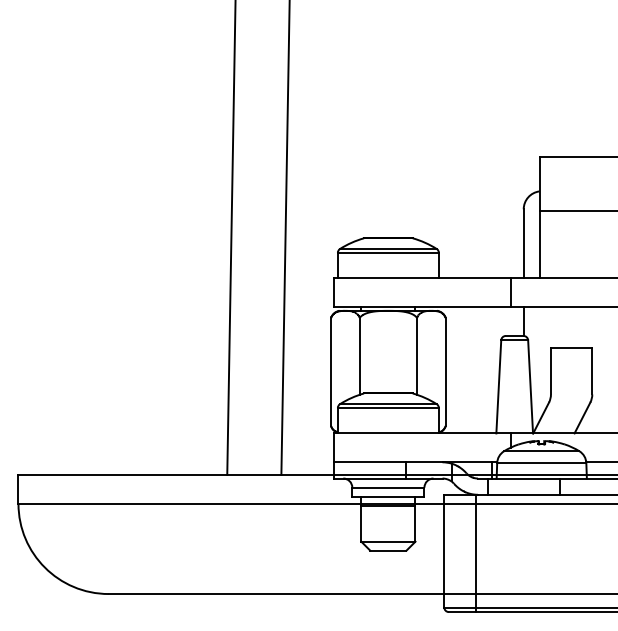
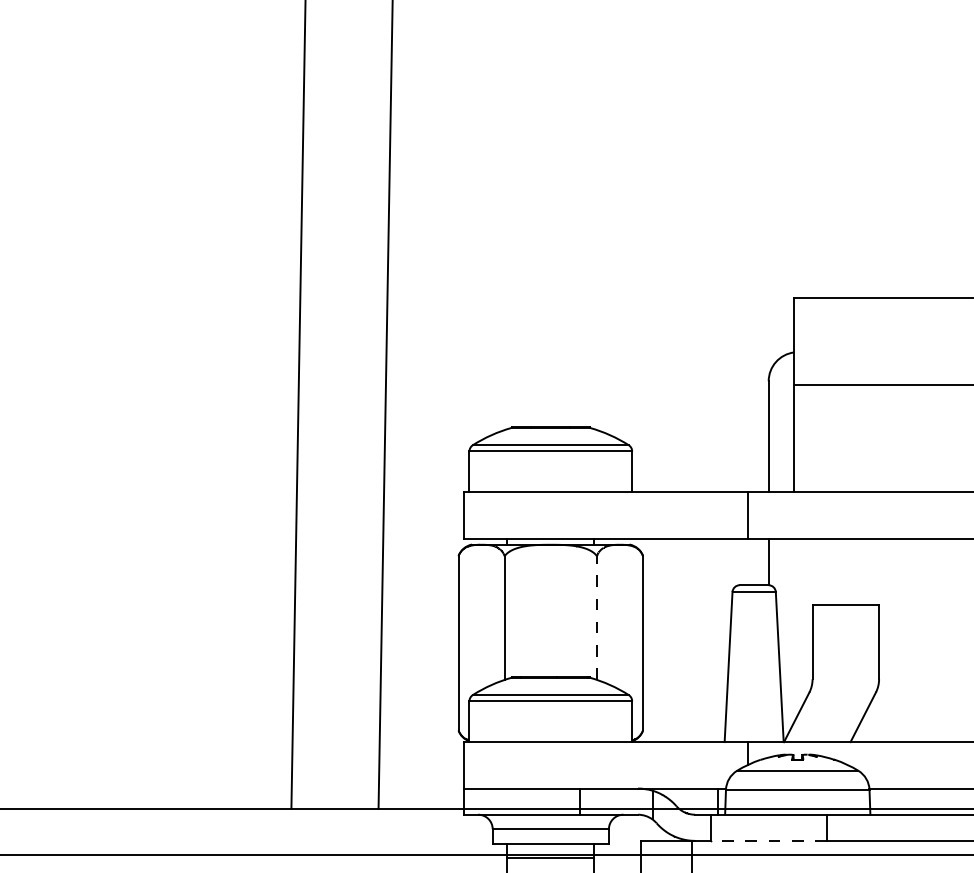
line: (417, 355) -> (597, 616), solid -> dashed
line: (523, 494) -> (768, 840), solid -> dashed

